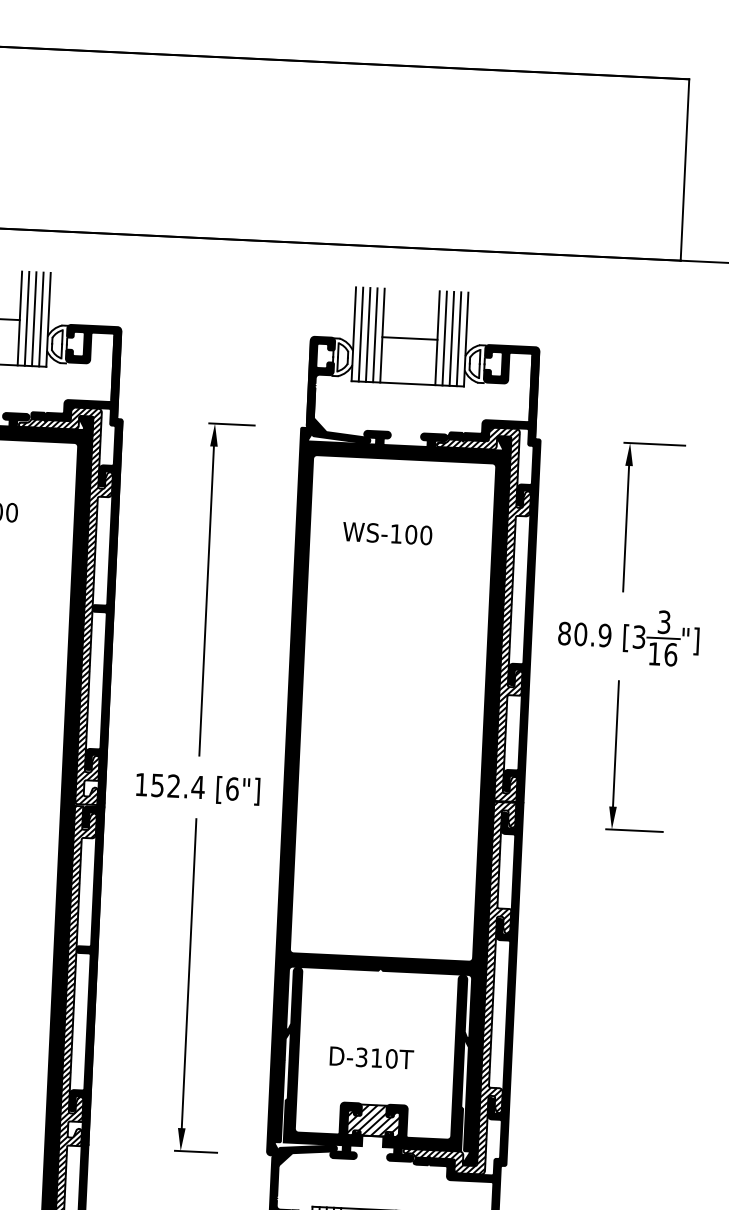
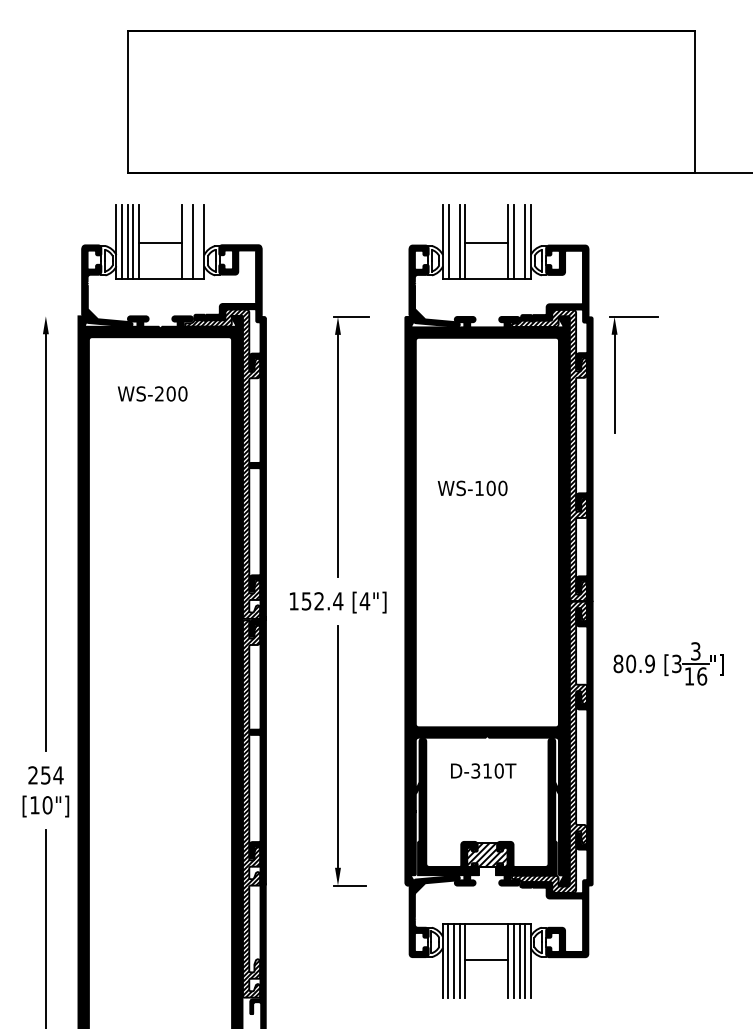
line: (27, 318) -> (187, 241), removed
line: (41, 318) -> (198, 241), removed
line: (368, 334) -> (454, 241), removed
line: (451, 338) -> (519, 241), removed
part: (627, 516) -> (615, 374), moved
text: (387, 533) -> (472, 488), moved
part: (628, 636) -> (668, 663), moved
part: (616, 754) -> (663, 560), removed
text: (231, 789) -> (364, 601), [6"] -> [4"]
text: (371, 1057) -> (483, 770), moved

